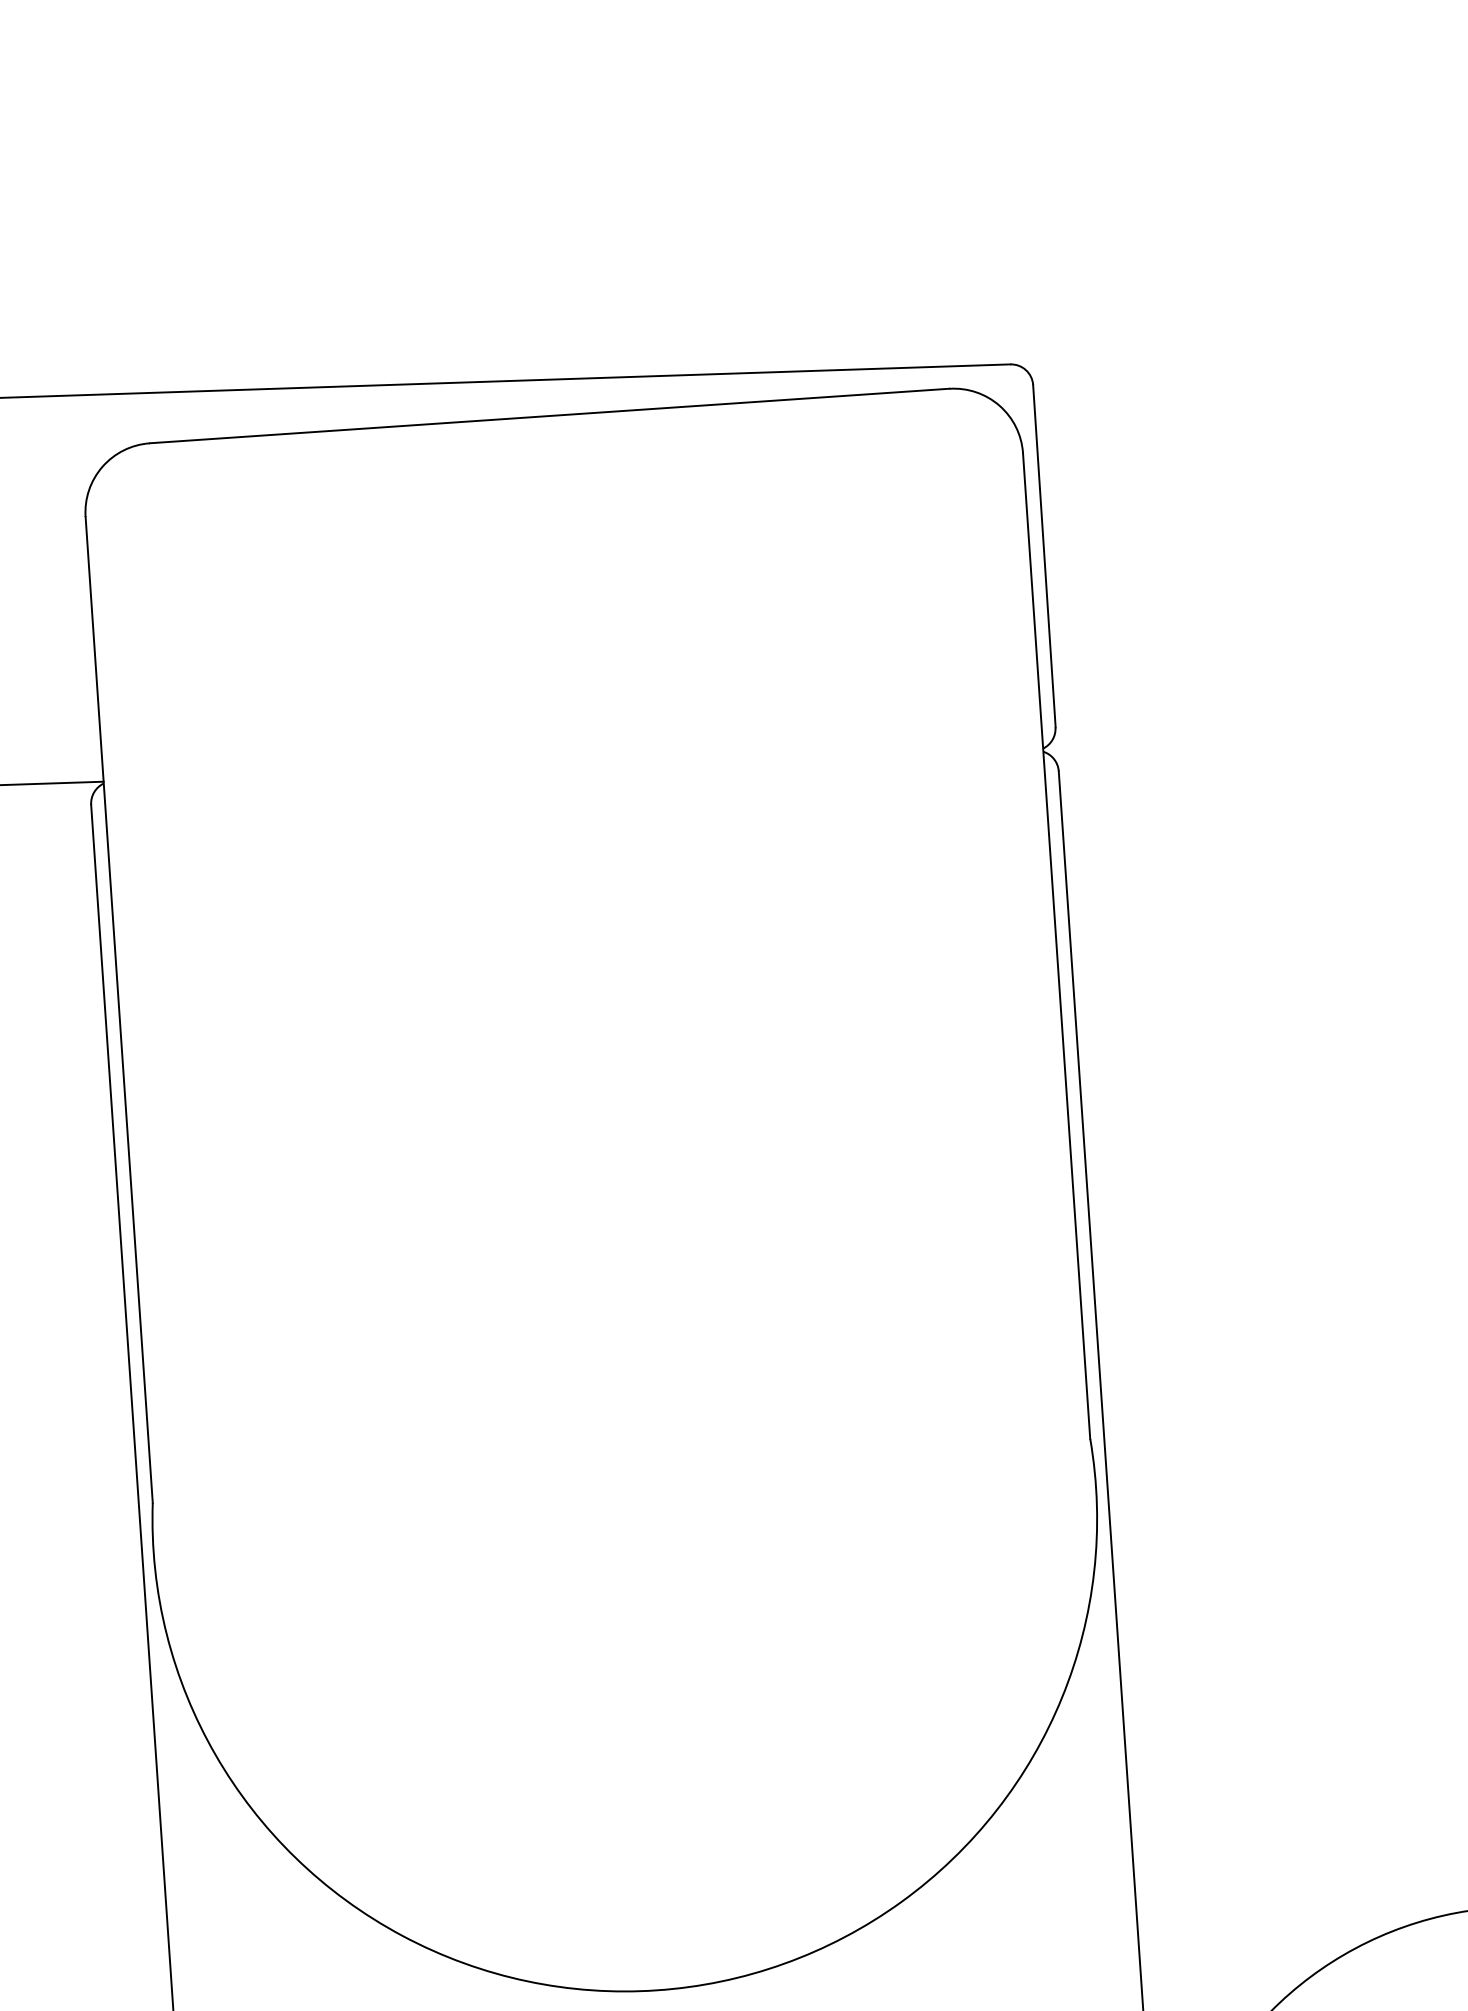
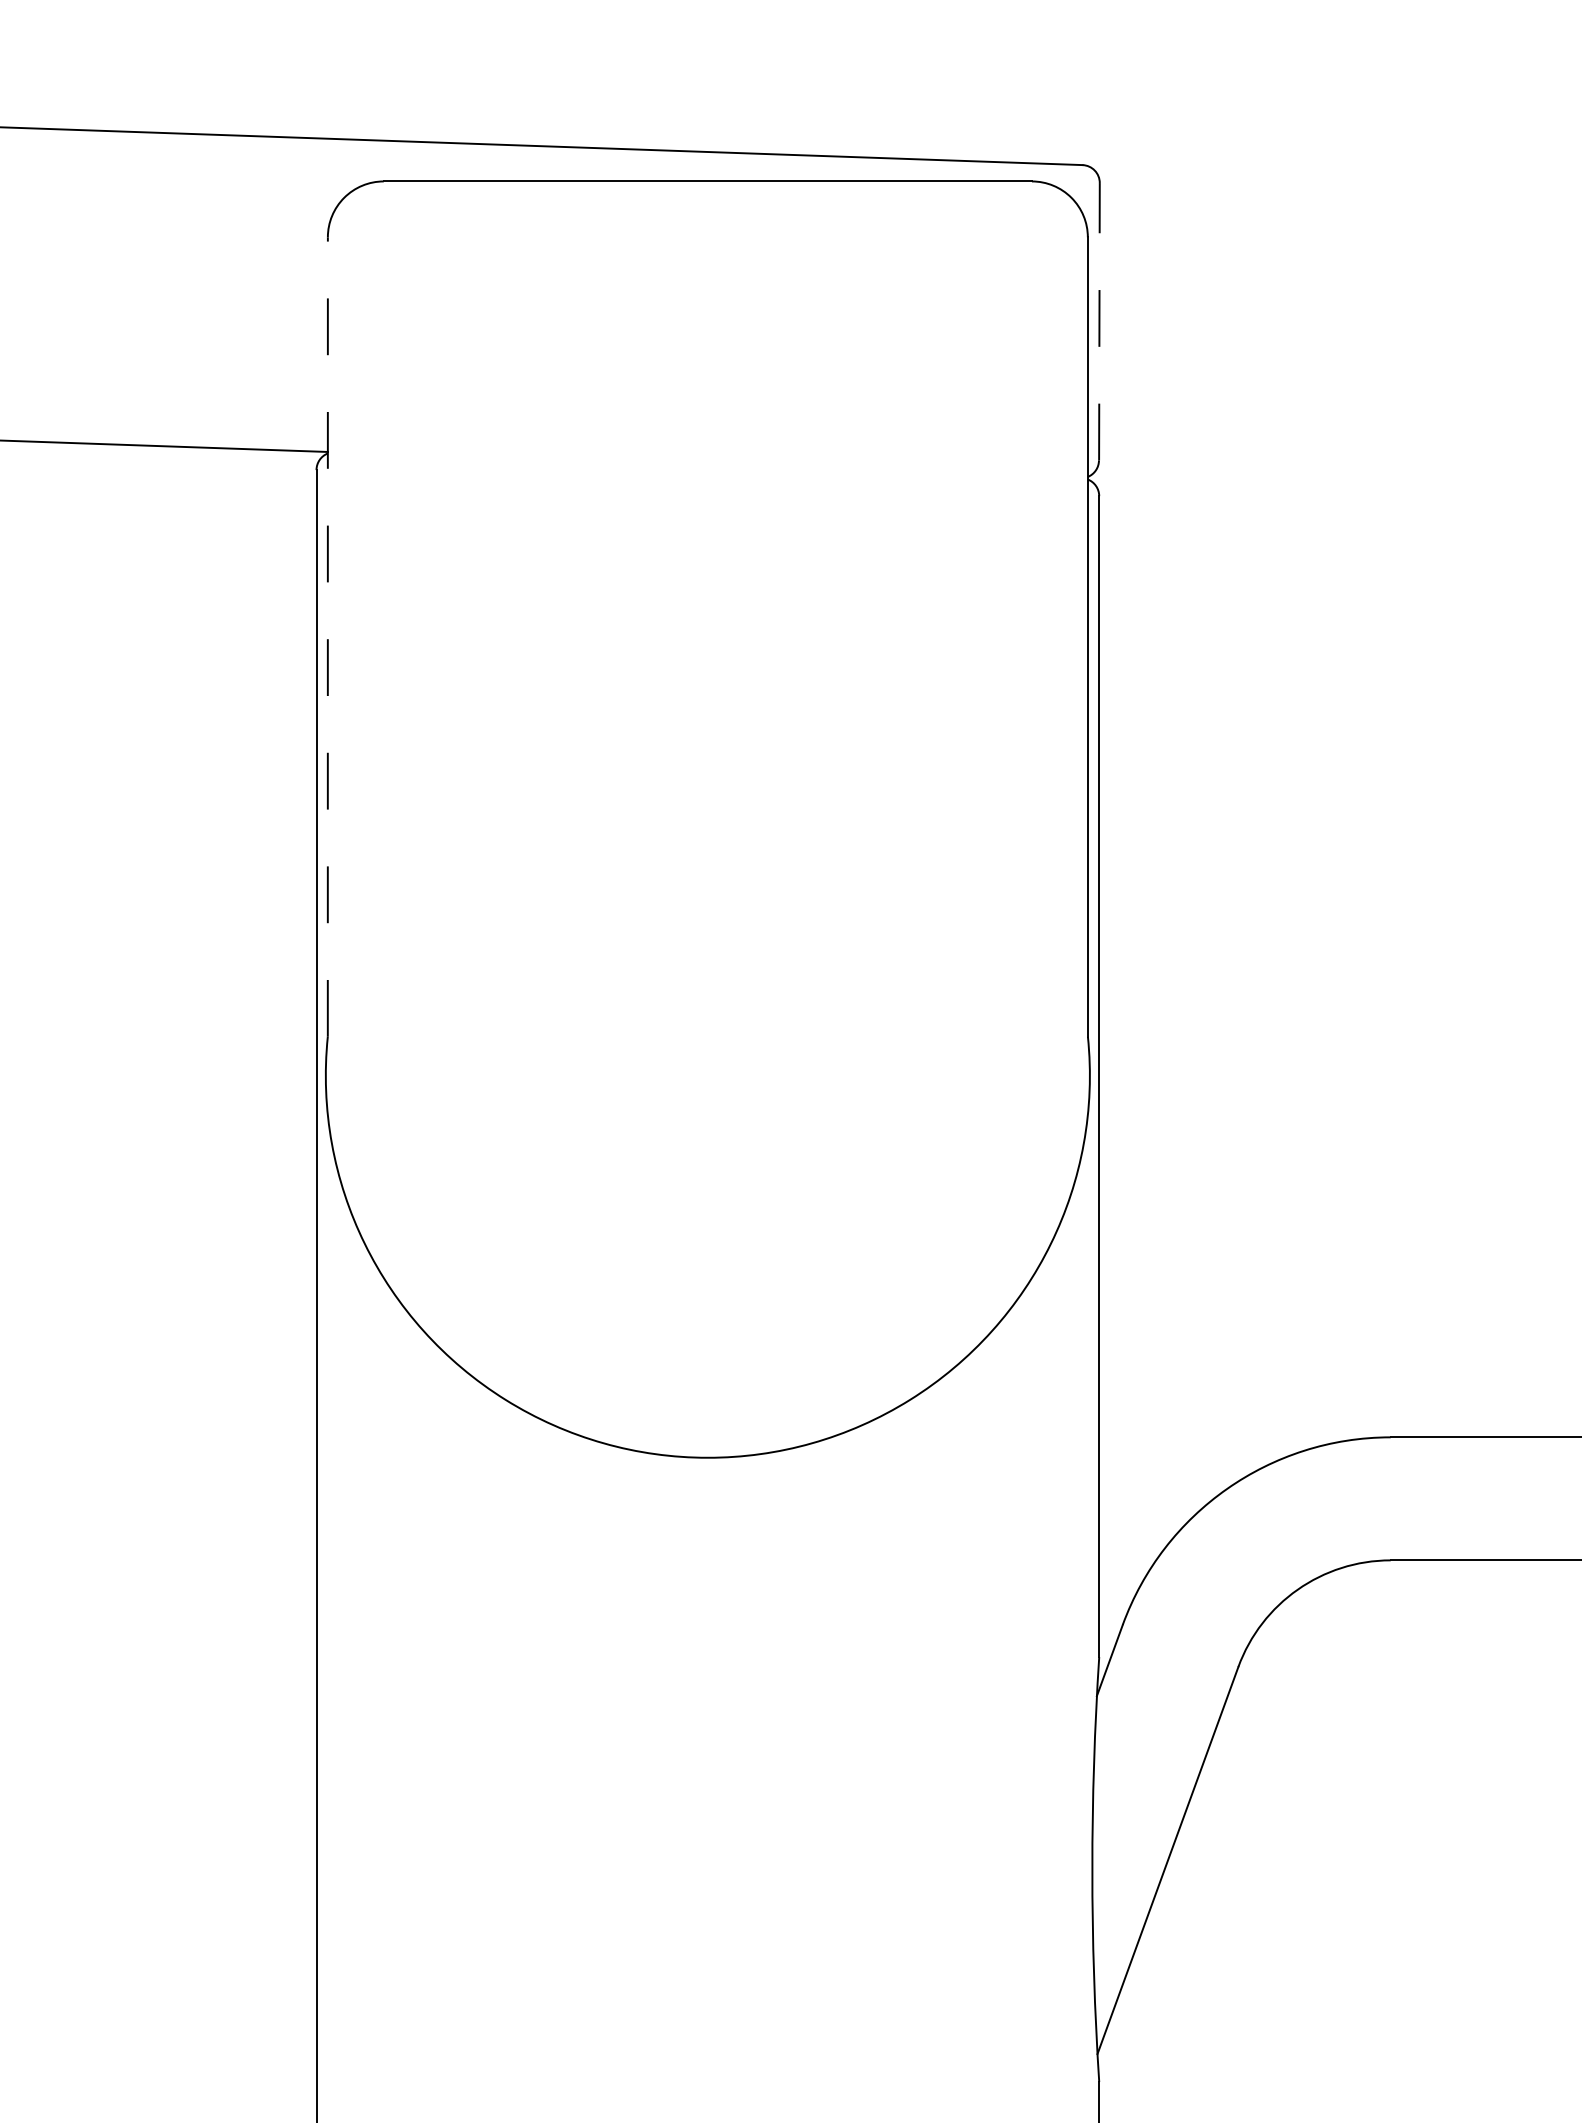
line: (1044, 555) -> (1099, 321), solid -> dashed
line: (118, 1010) -> (327, 637), solid -> dashed

